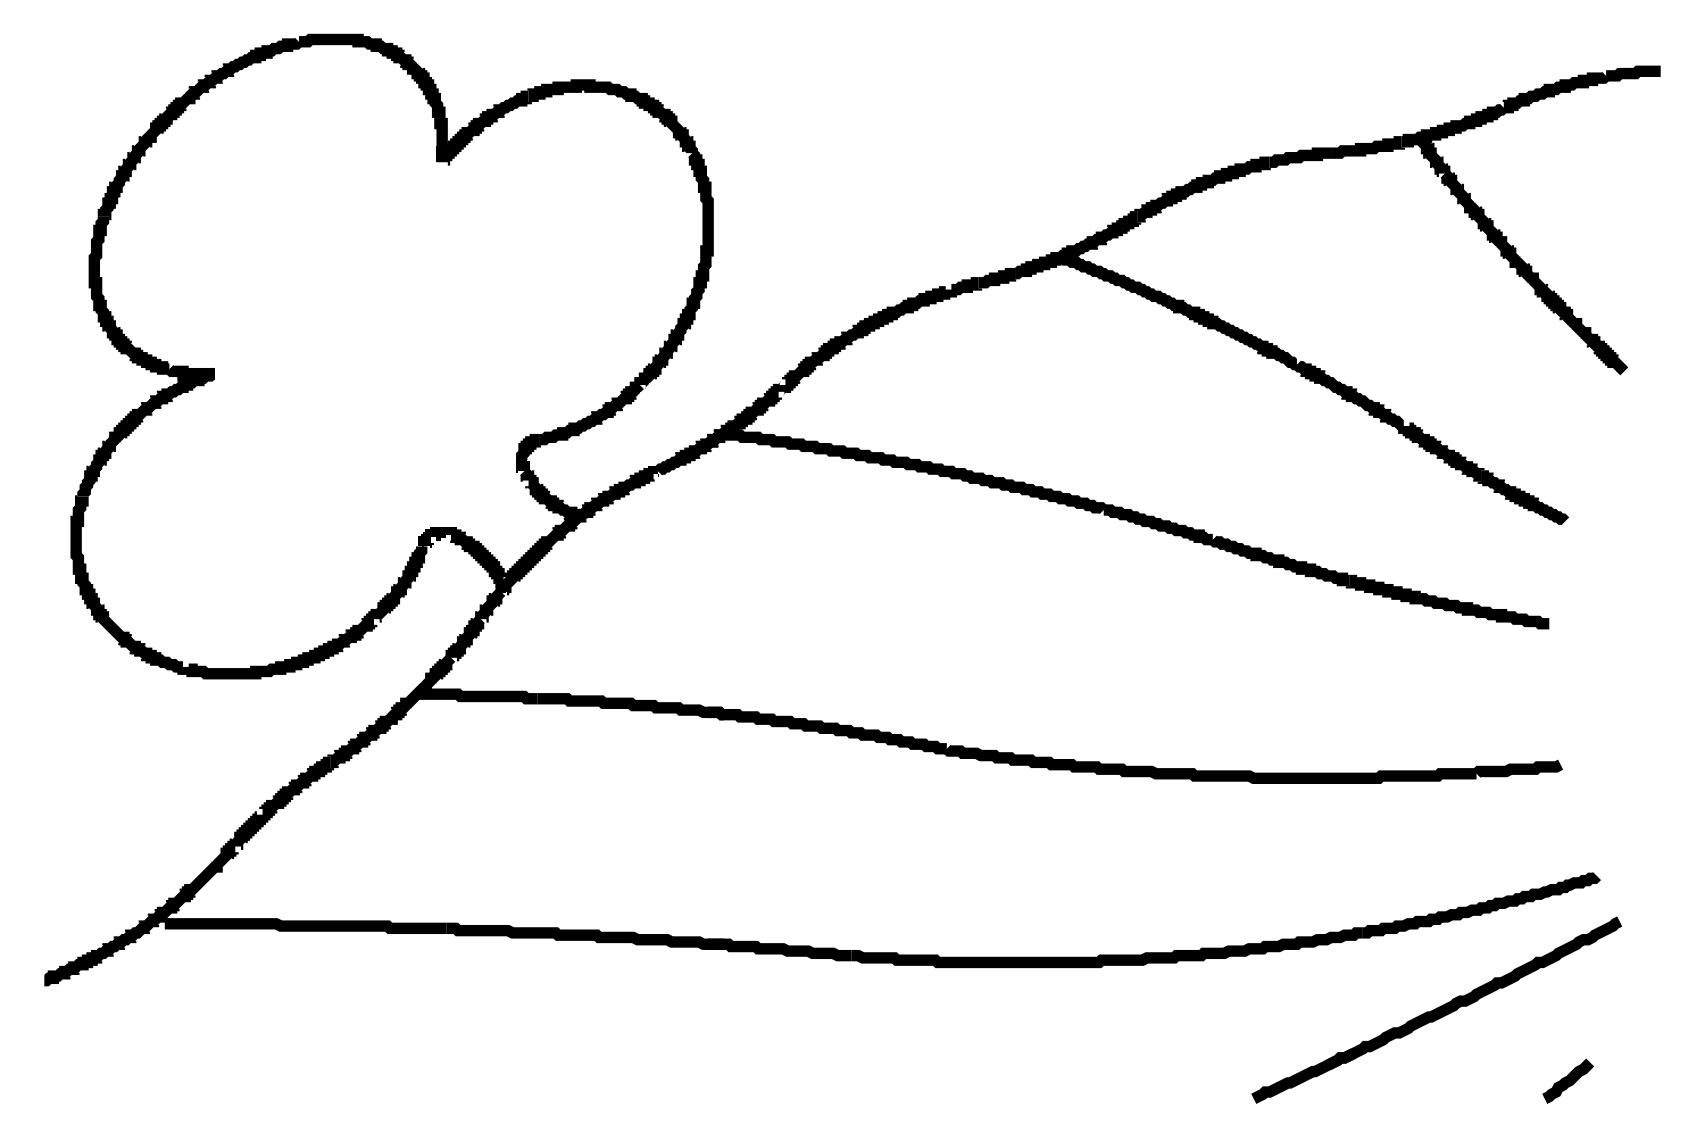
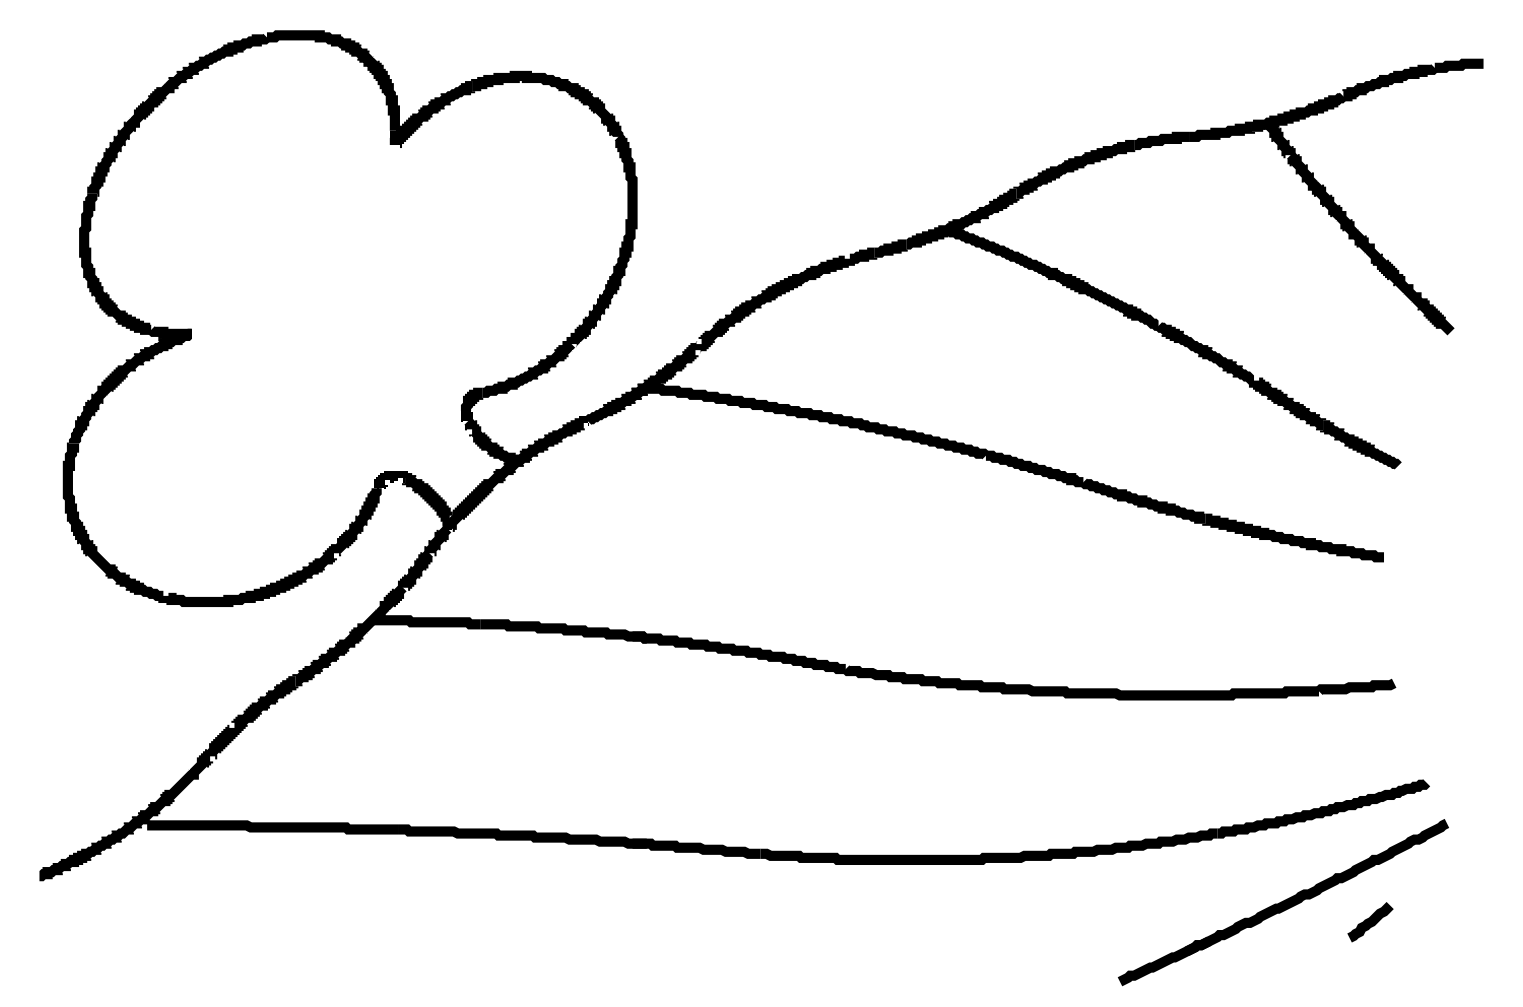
curve: (1567, 1080) -> (1369, 921), moved

